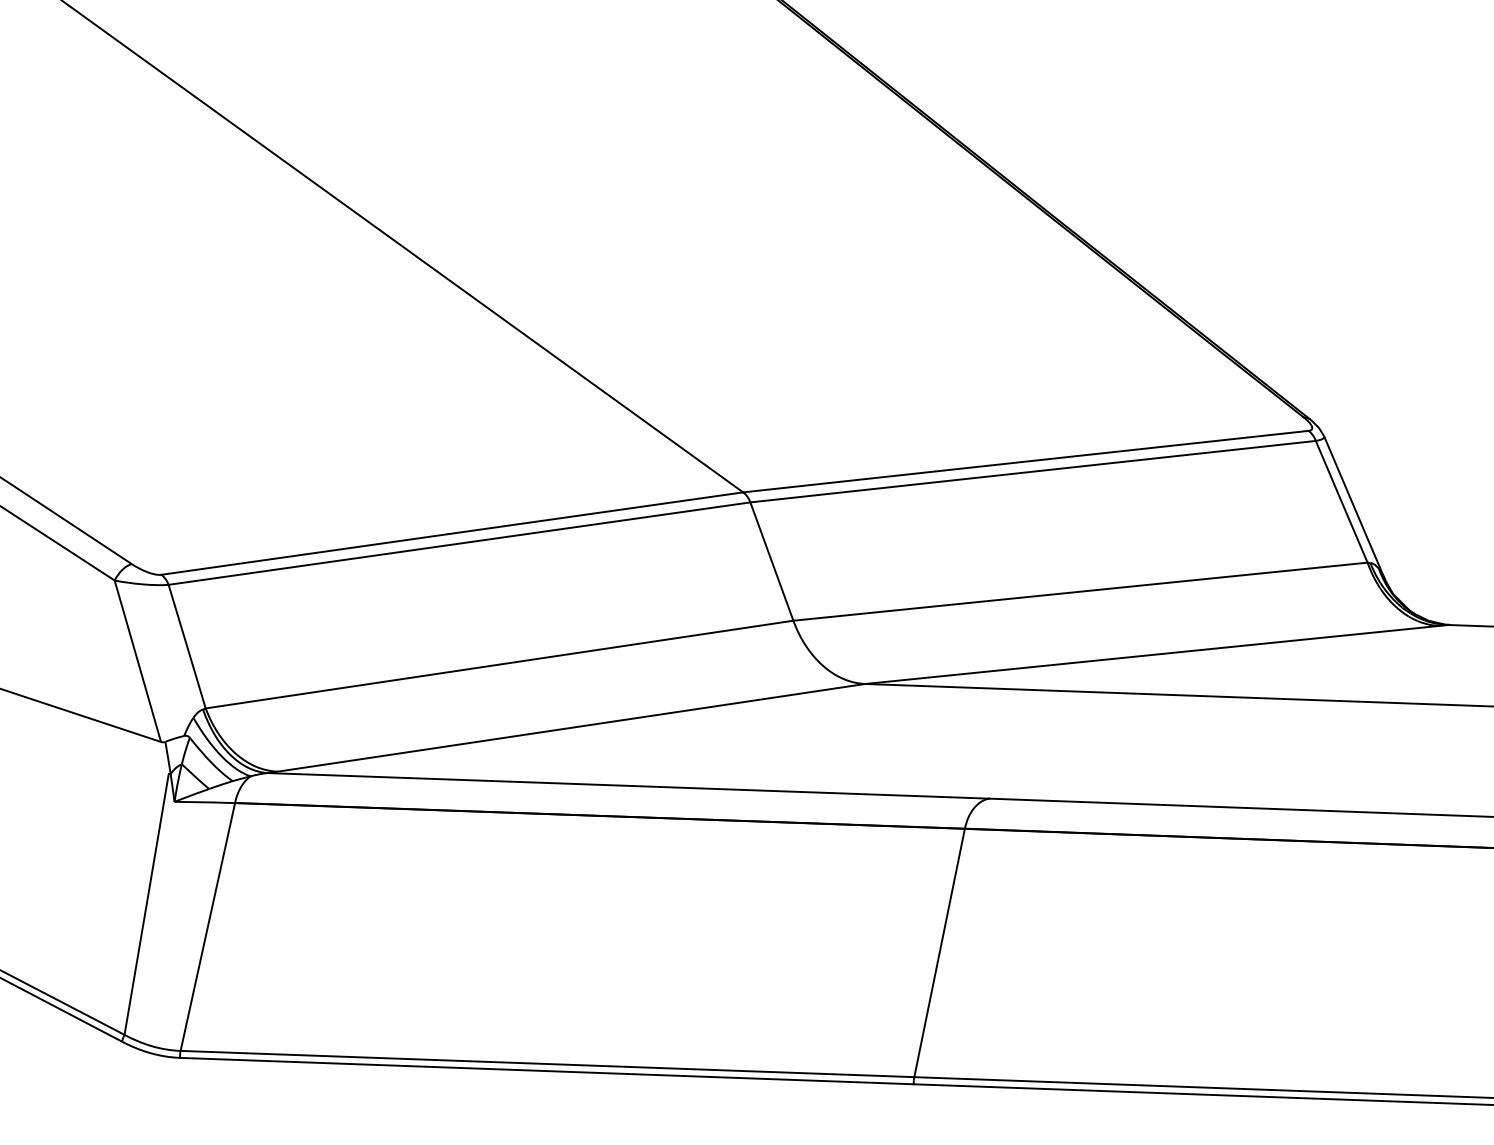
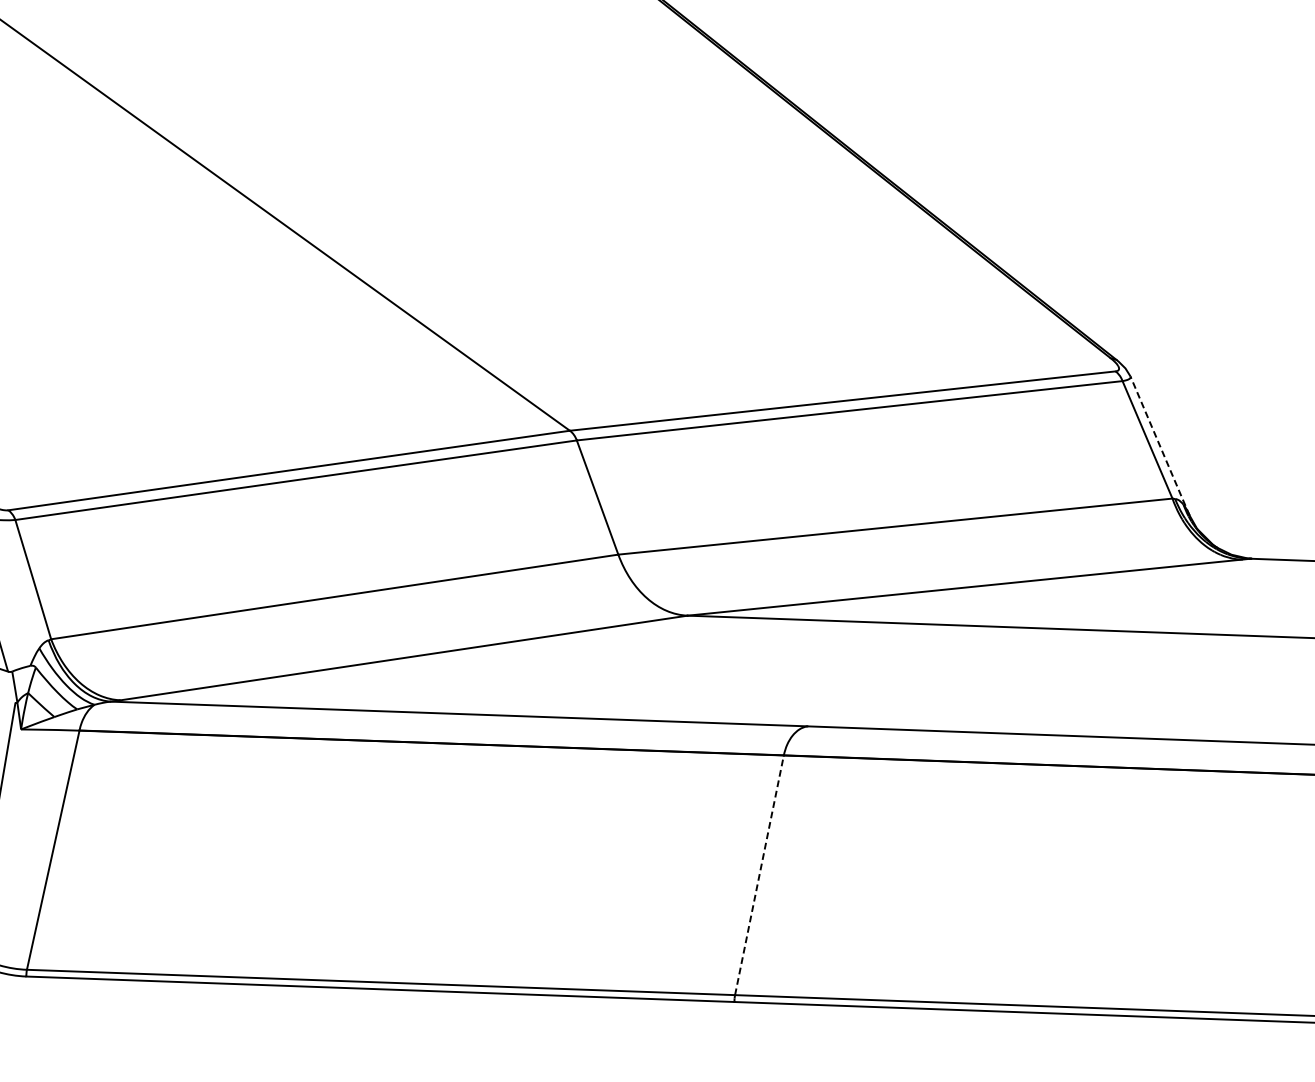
line: (1354, 508) -> (1159, 446), solid -> dashed
line: (939, 952) -> (759, 874), solid -> dashed

